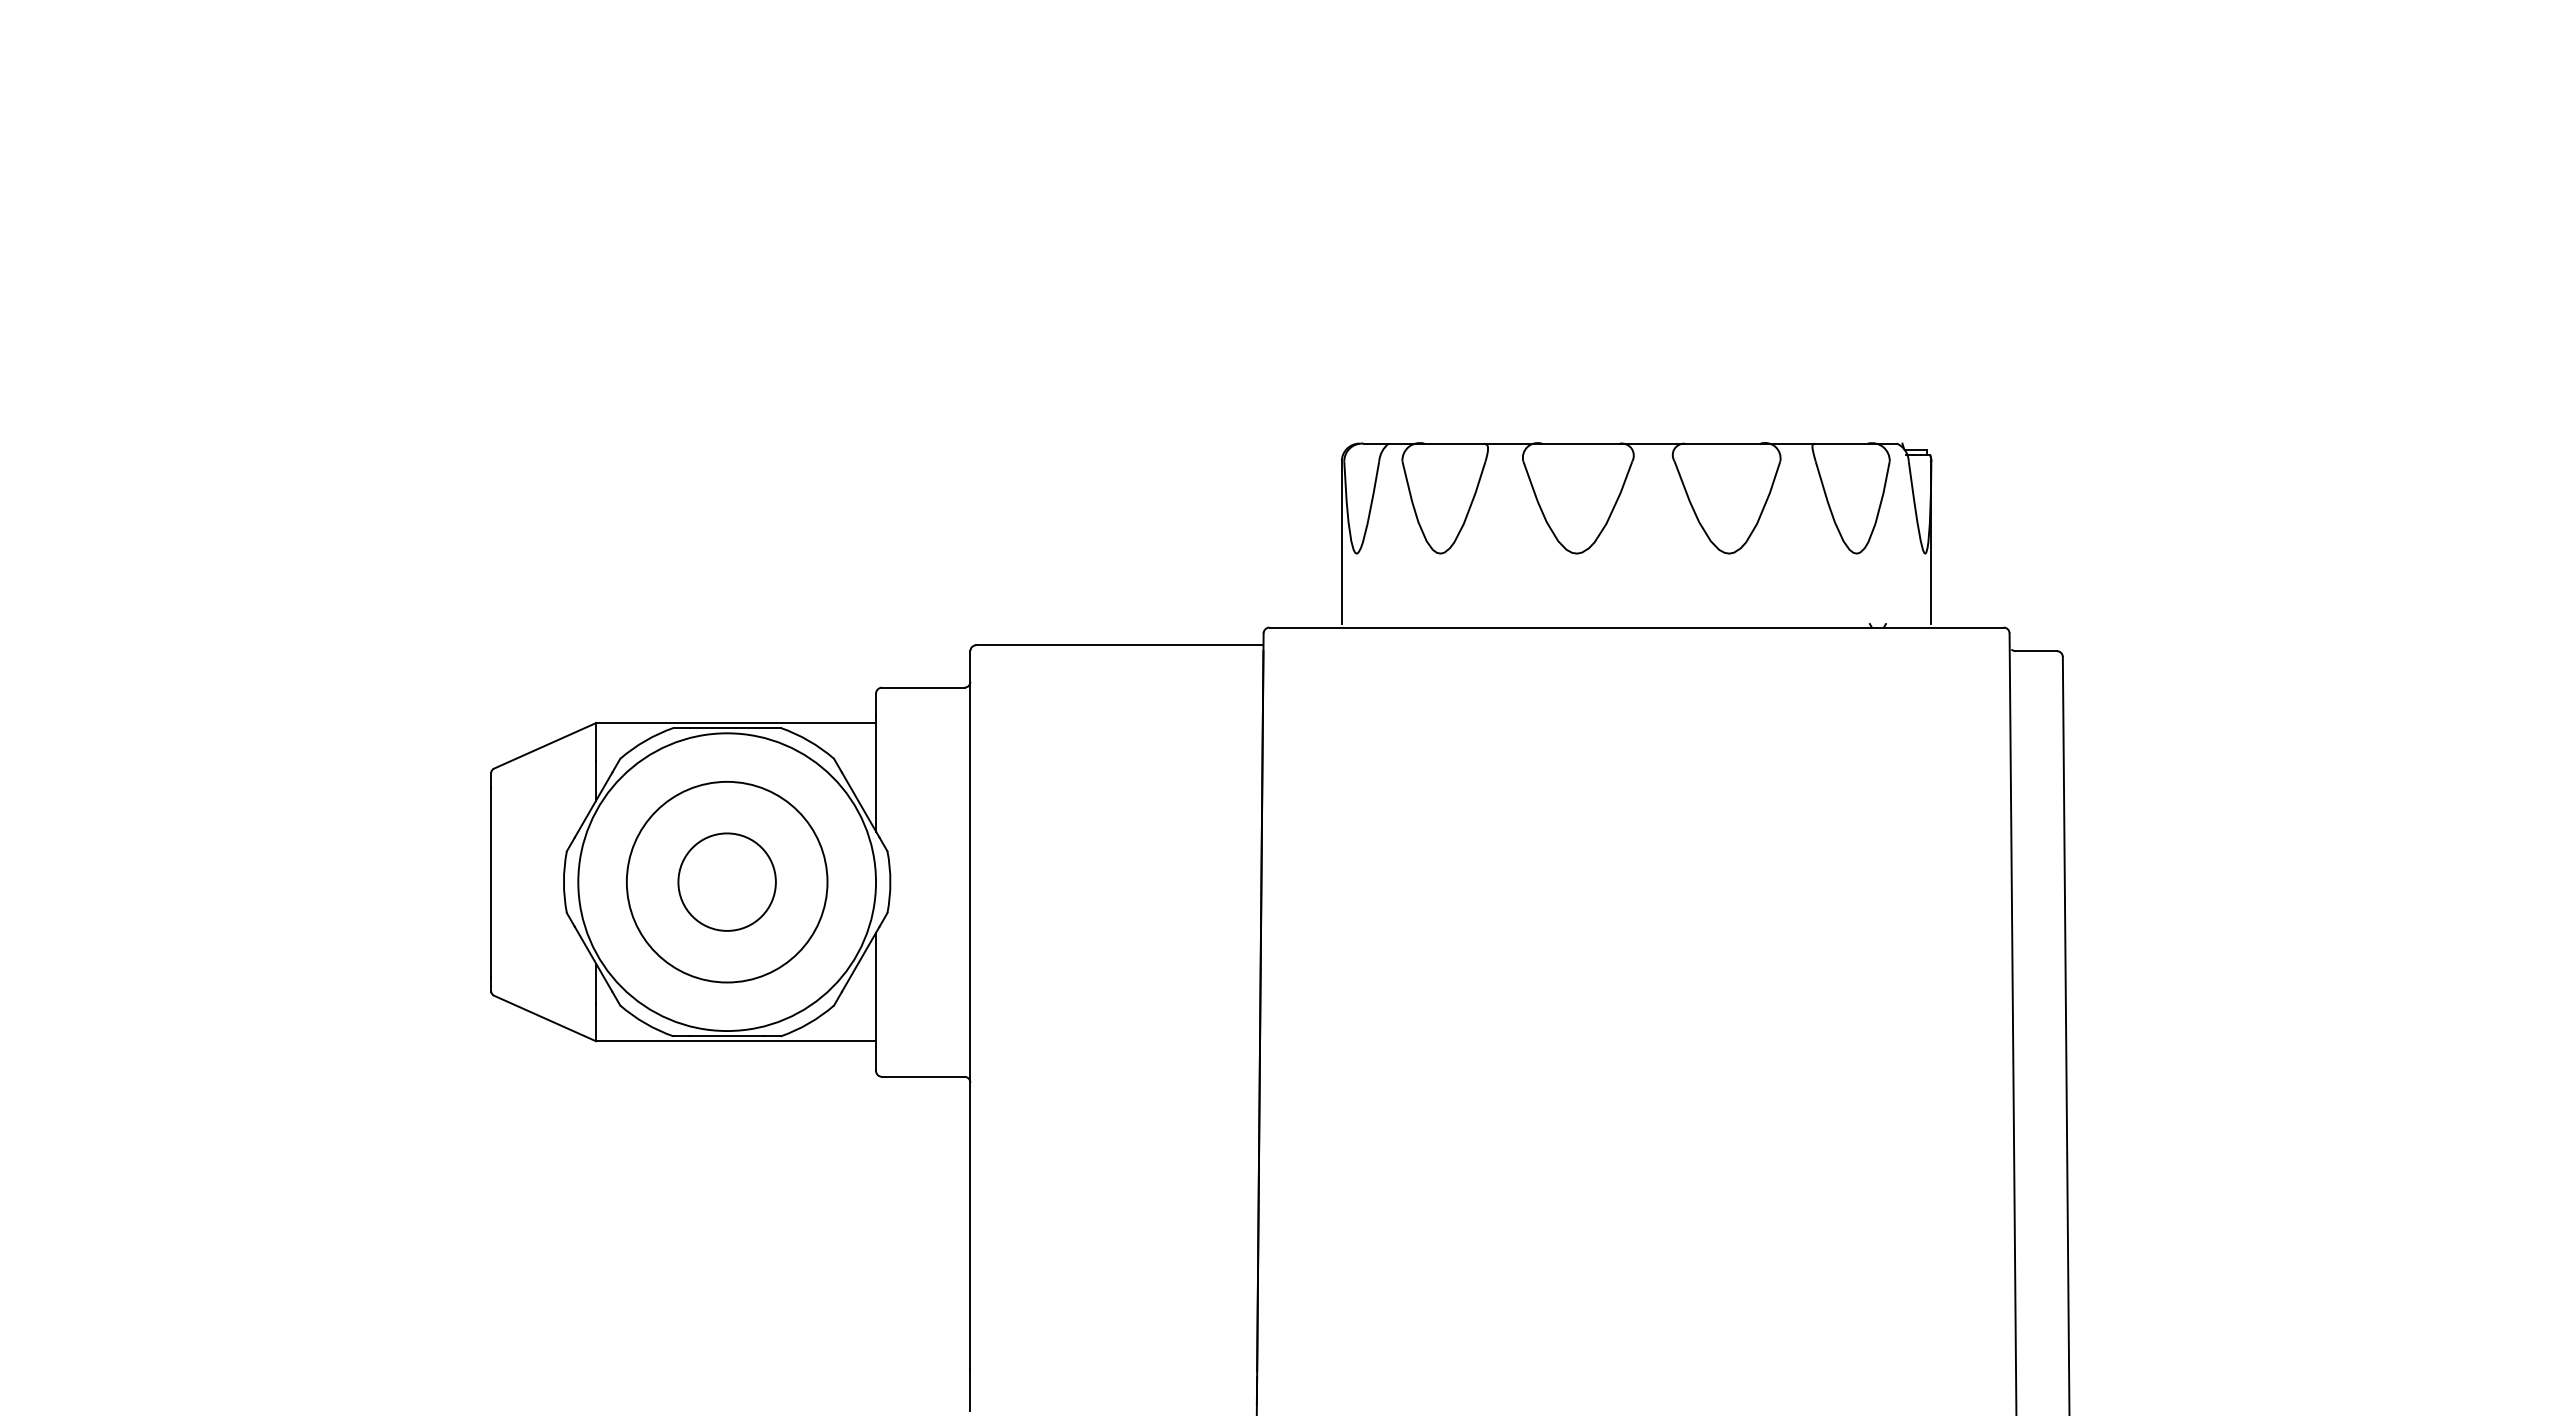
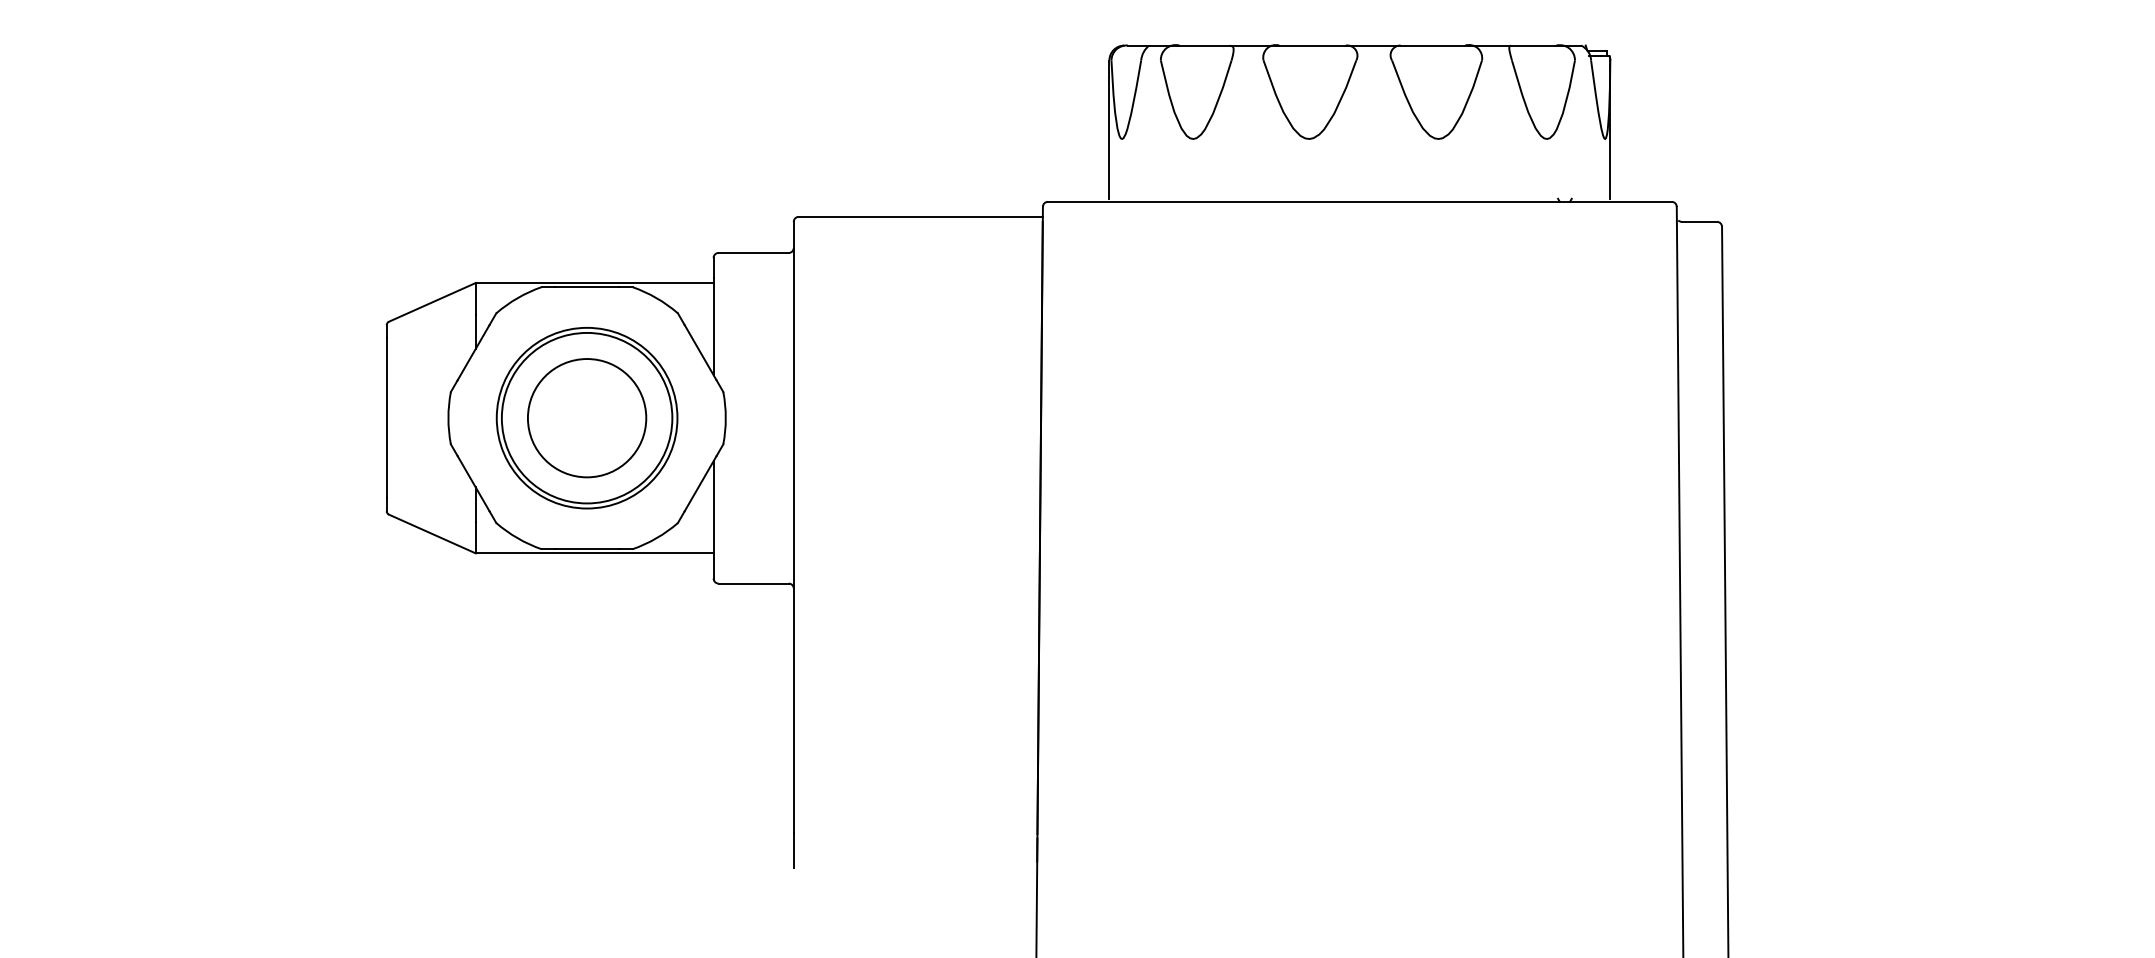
circle: (726, 881) -> (586, 417), size x0.71
circle: (726, 881) -> (586, 417), size x1.43

